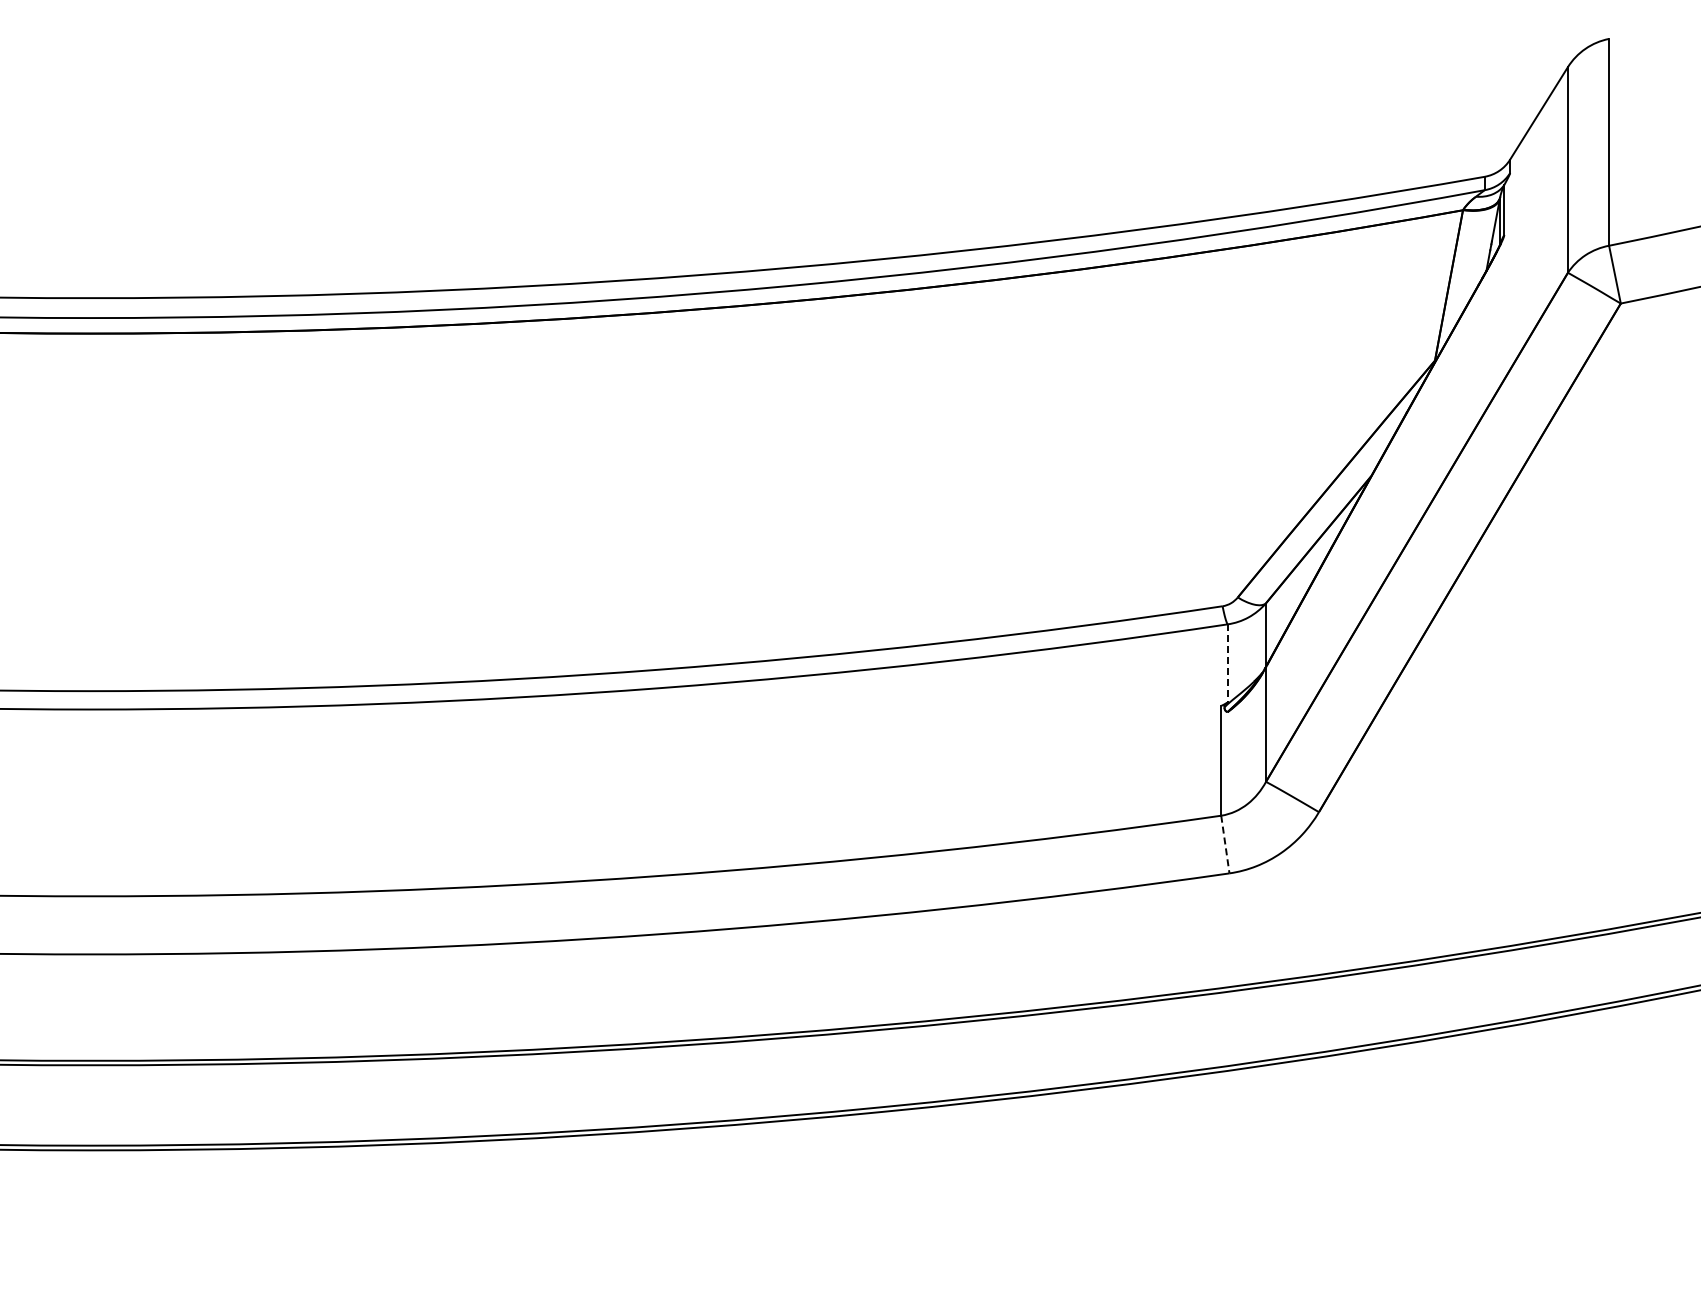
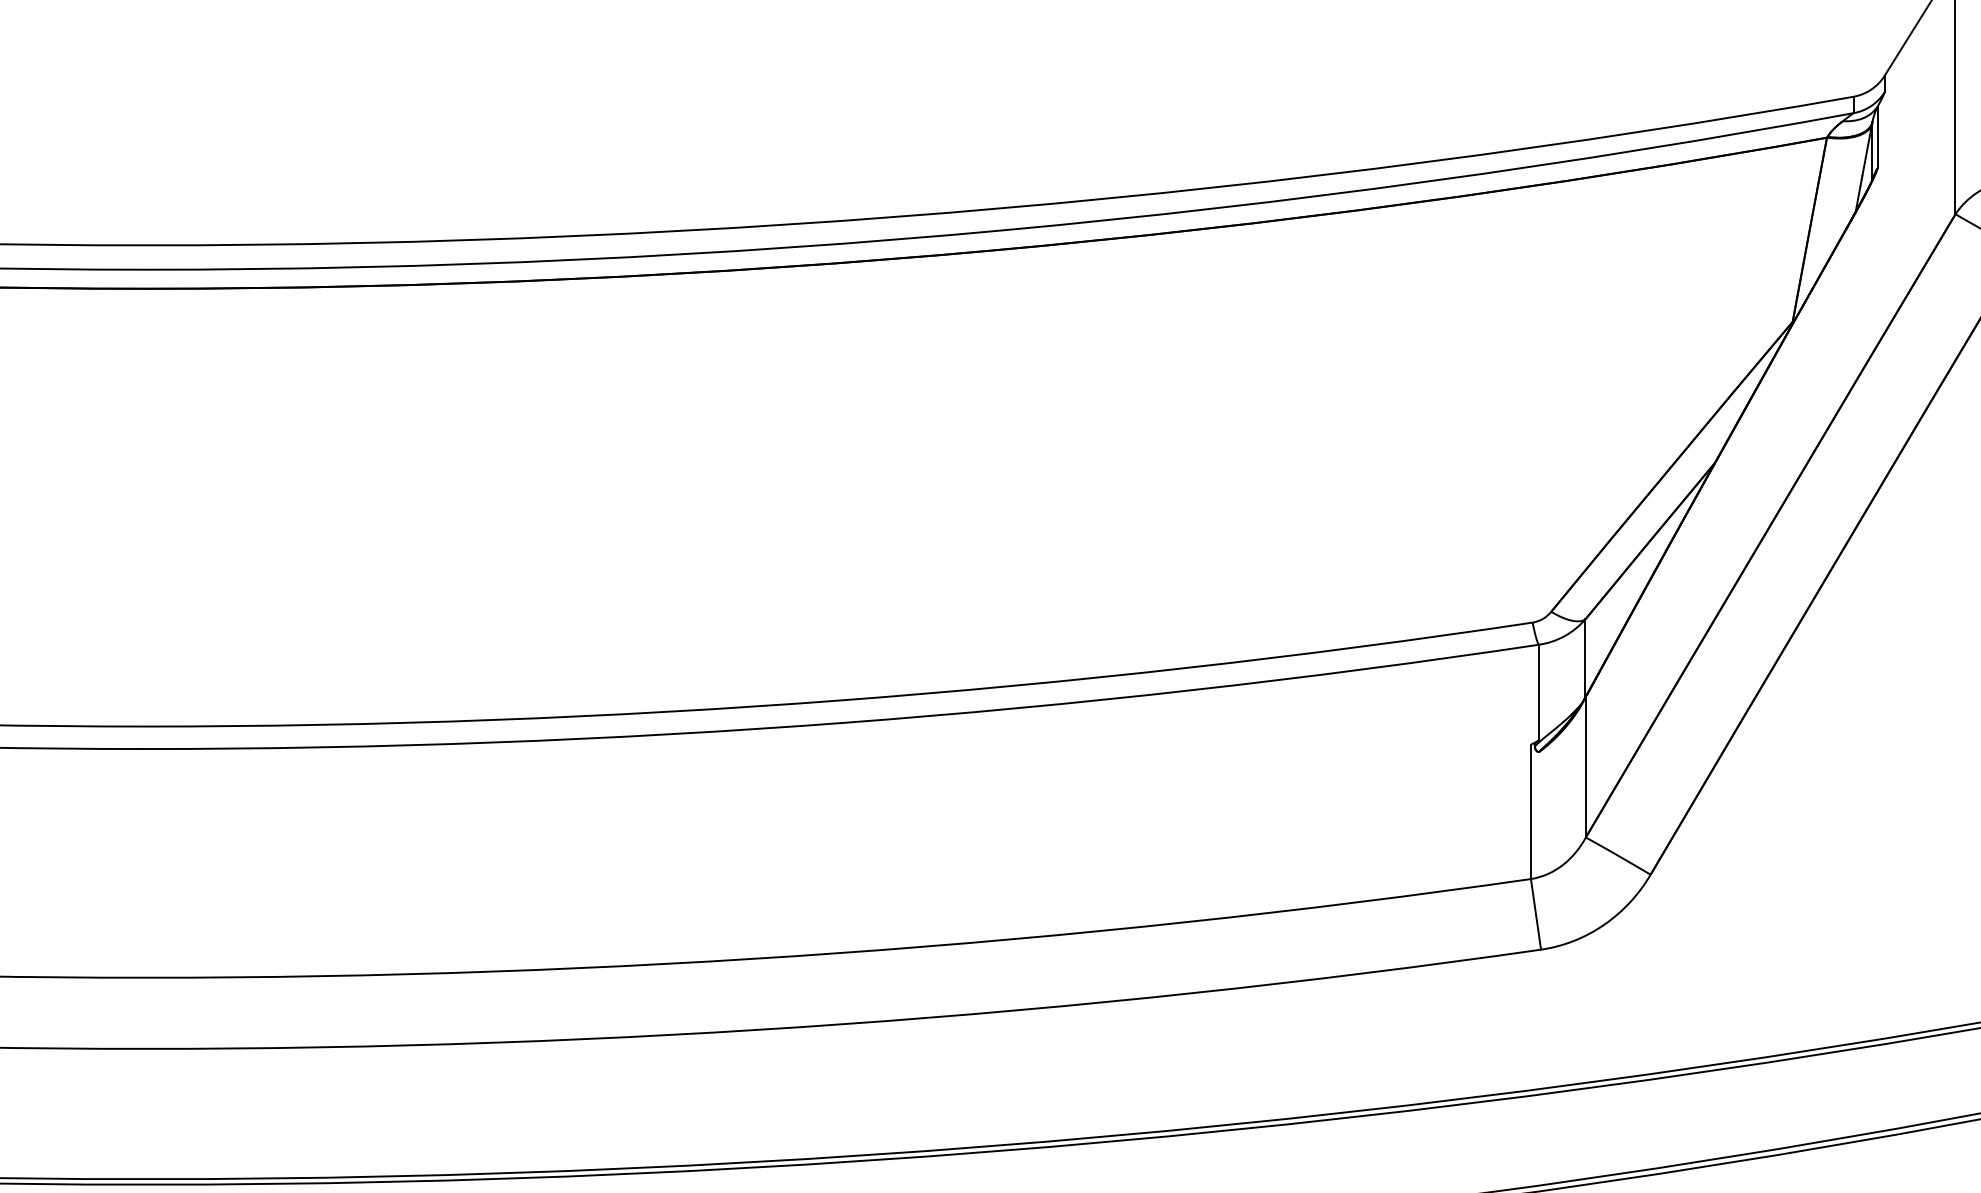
line: (1227, 664) -> (1538, 693), dashed -> solid
line: (1225, 845) -> (1536, 915), dashed -> solid

